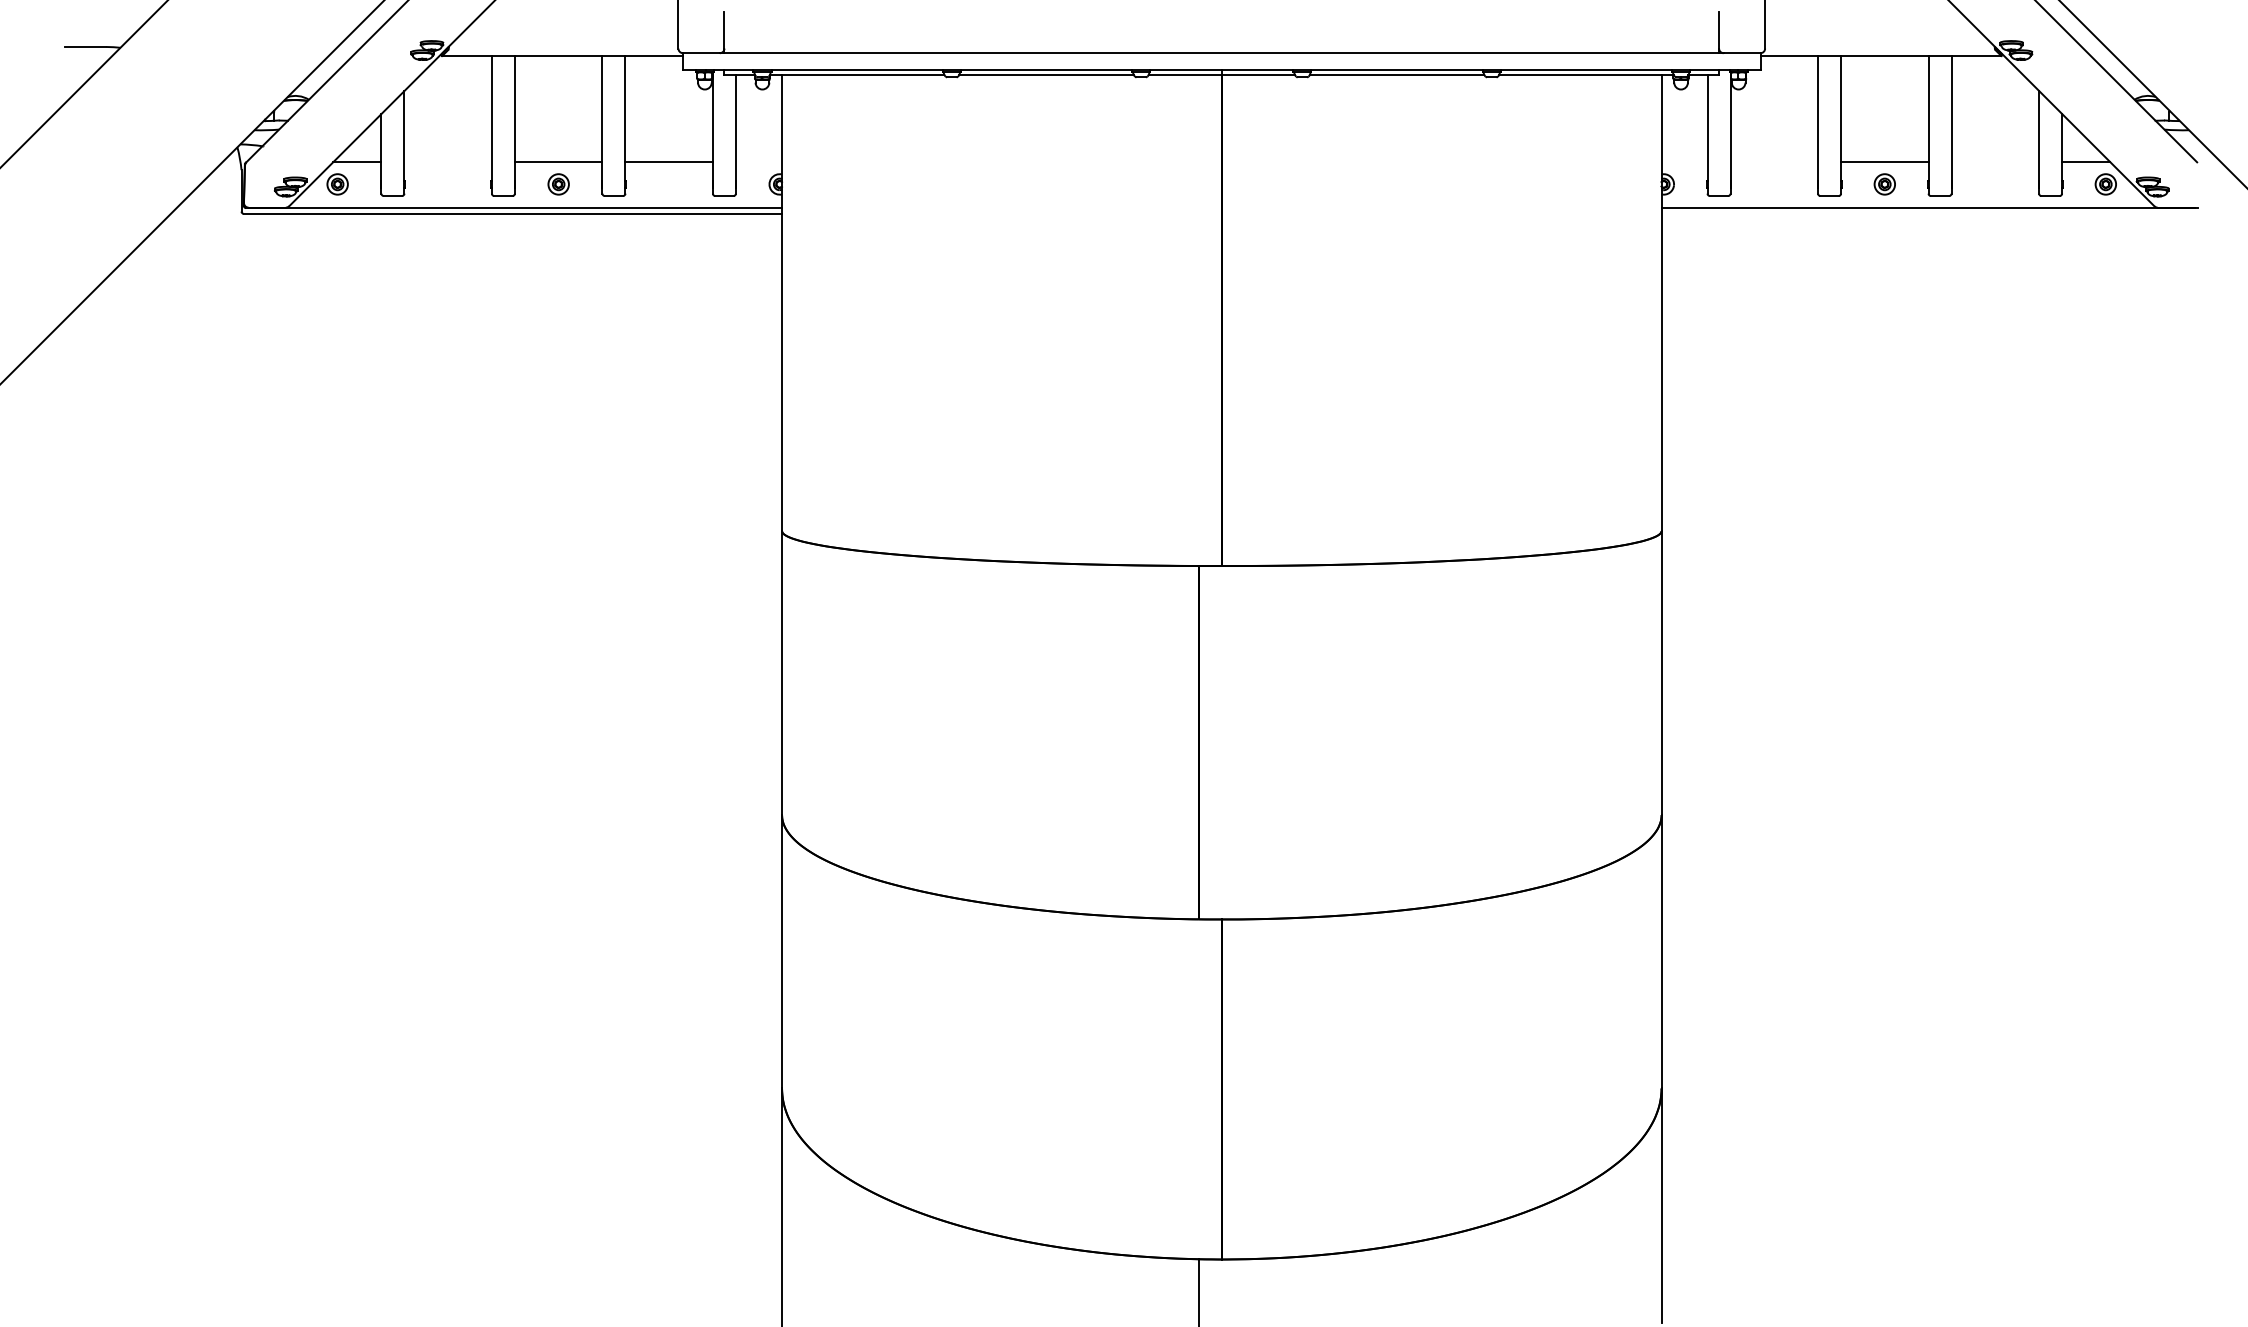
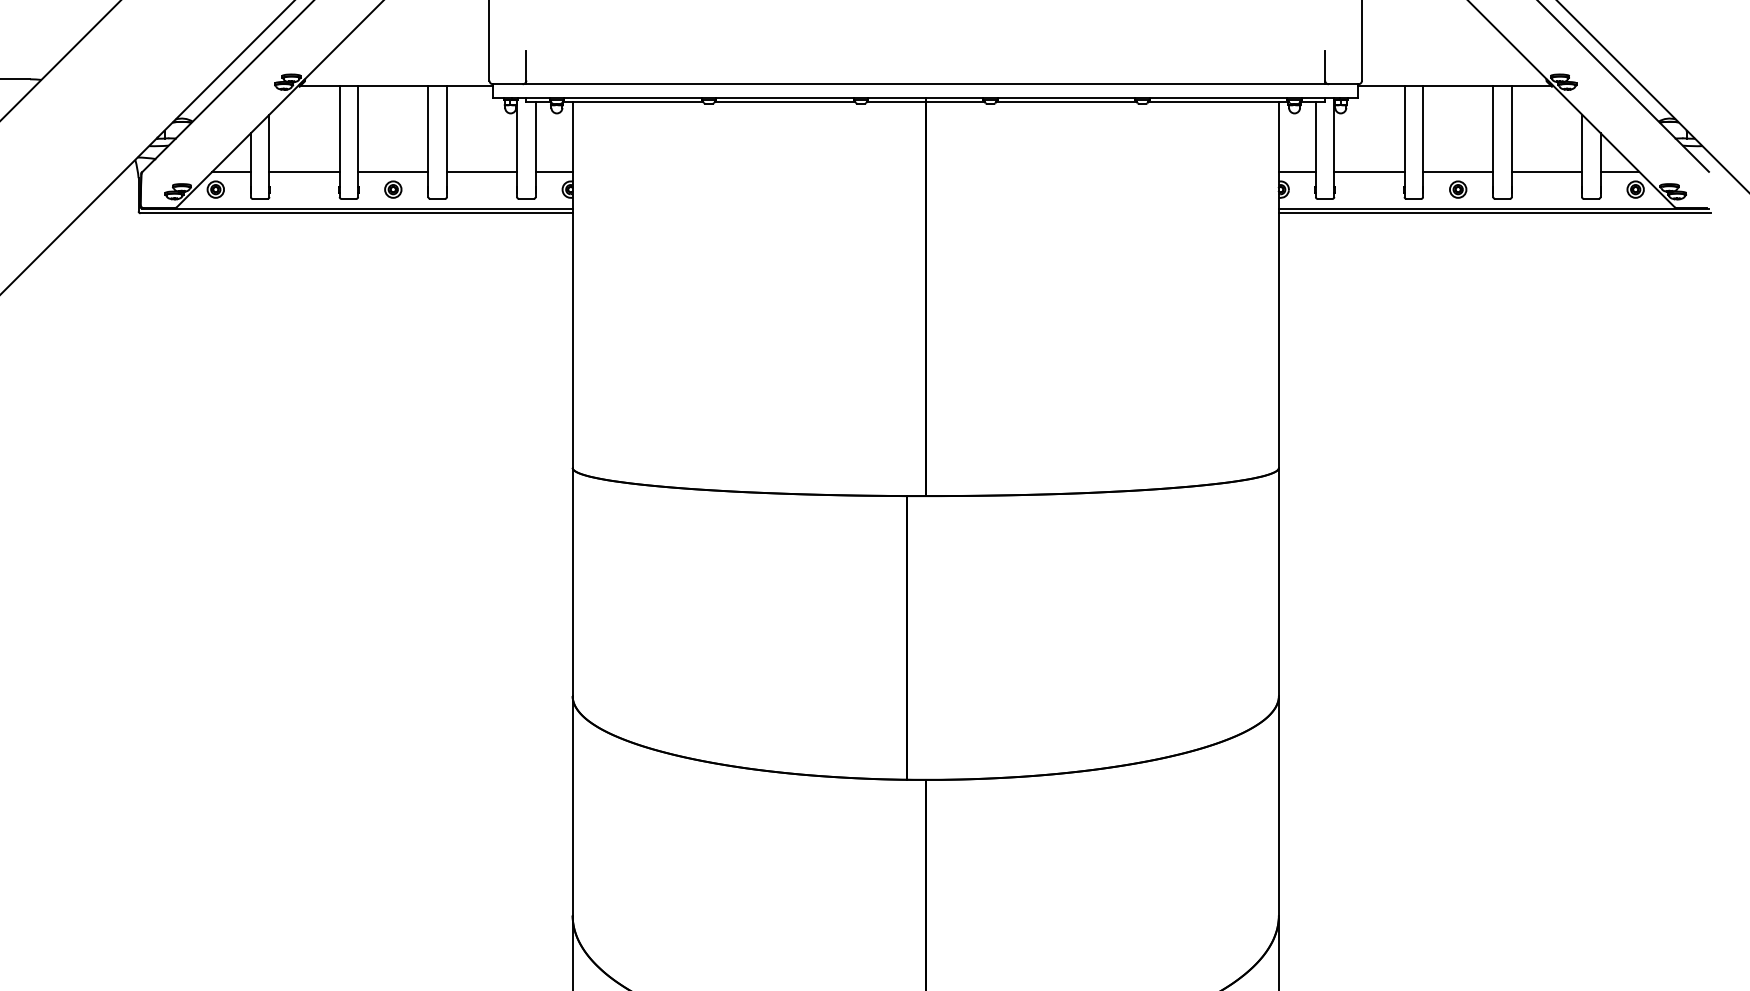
line: (447, 162) -> (304, 172), added
line: (758, 162) -> (553, 172), added
line: (1684, 162) -> (1297, 172), added
line: (1774, 162) -> (1369, 172), added
line: (1995, 162) -> (1547, 172), added
line: (1930, 213) -> (1494, 212), added

